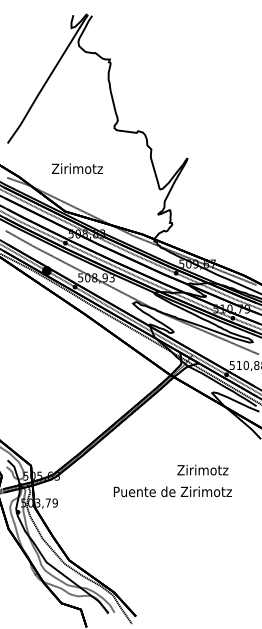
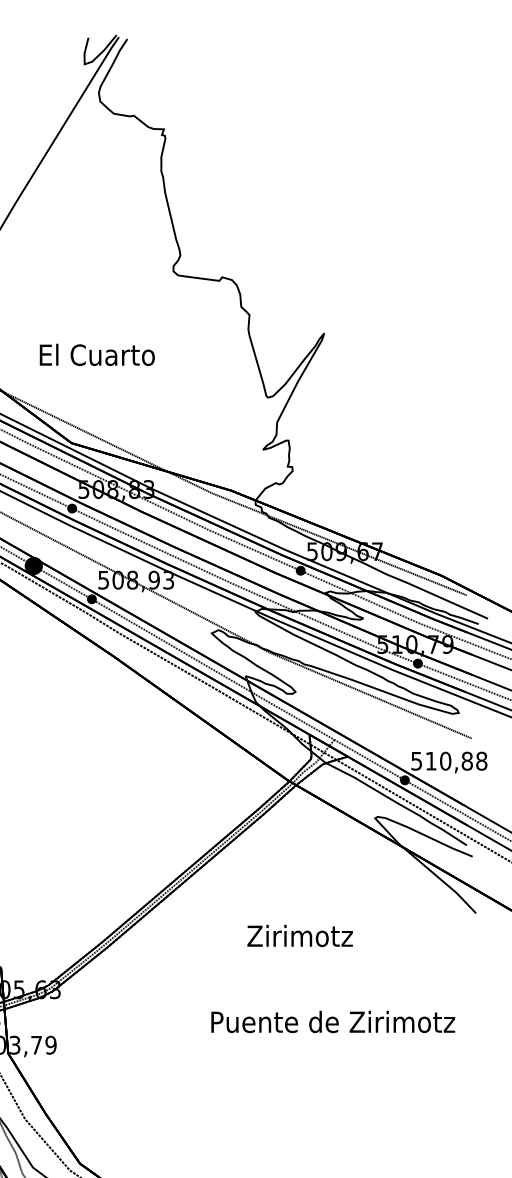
text: (77, 168) -> (97, 354), Zirimotz -> El Cuarto
text: (202, 469) -> (299, 934), moved
text: (172, 491) -> (332, 1021), moved

